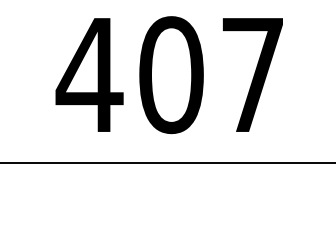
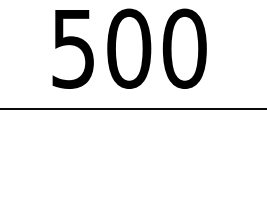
text: (170, 74) -> (128, 48), 407 -> 500

